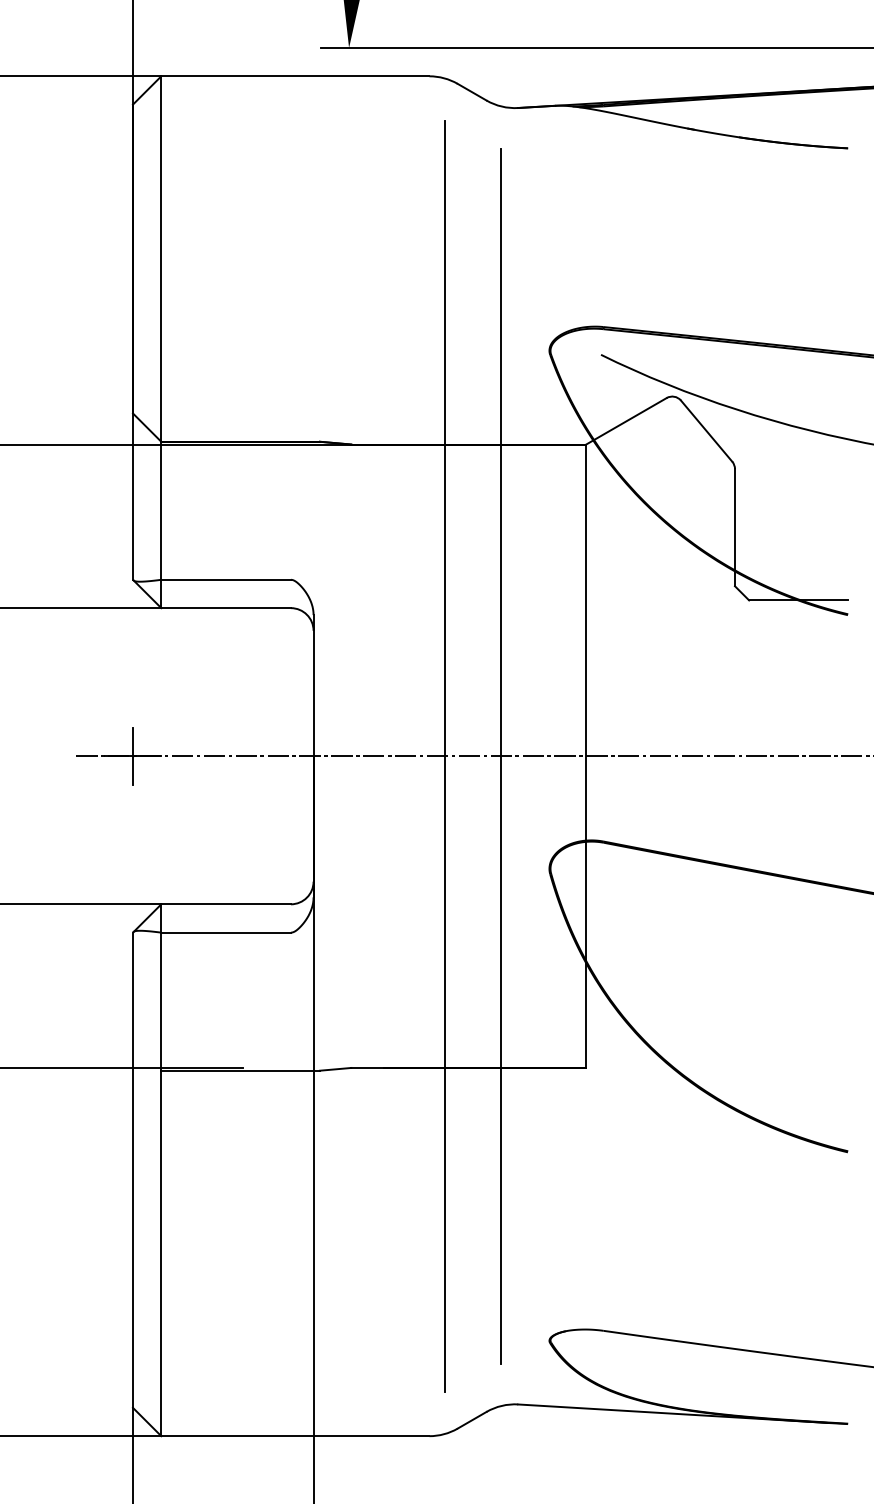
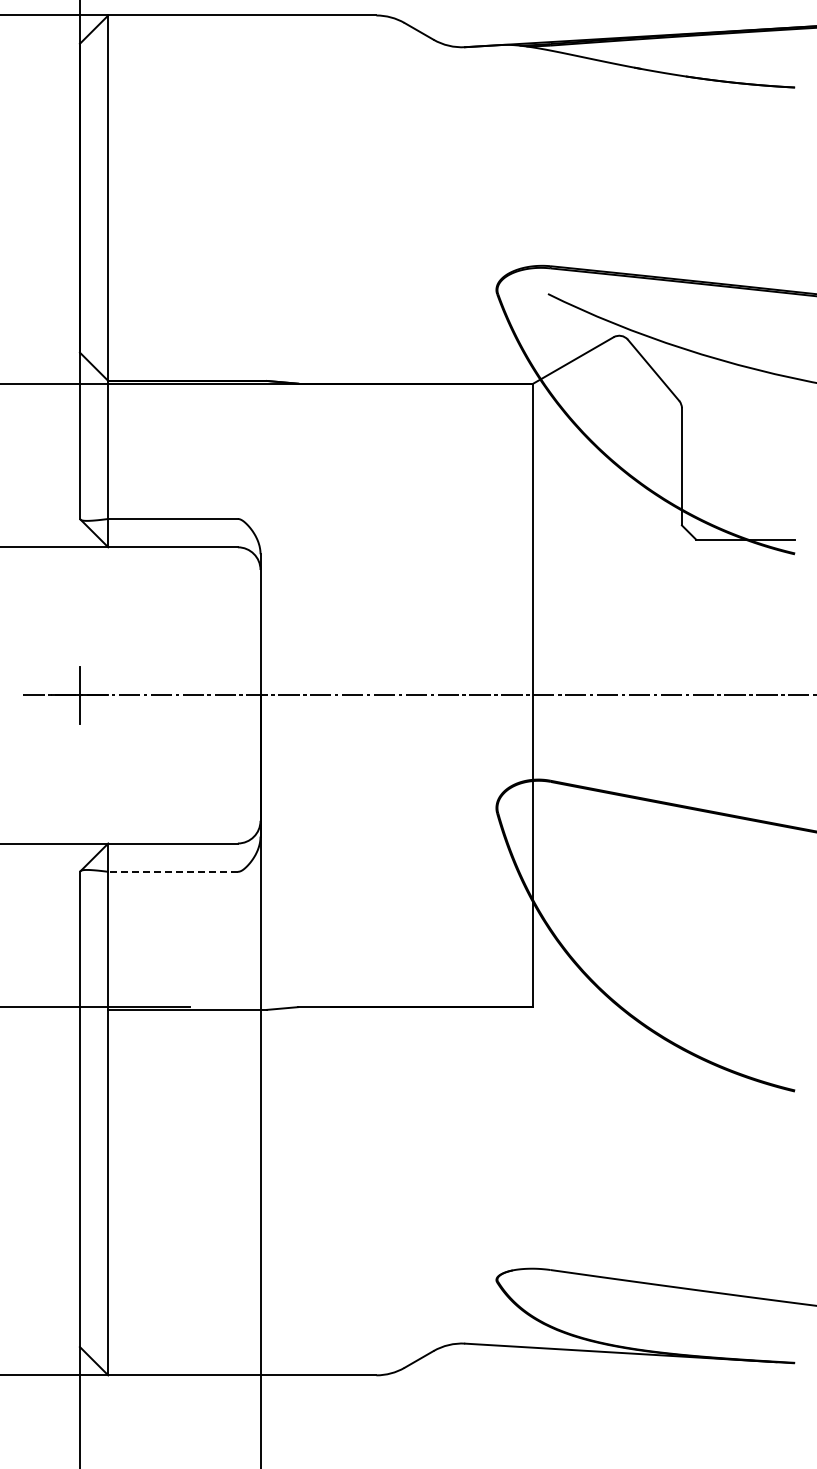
line: (444, 755) -> (391, 694), removed
line: (501, 755) -> (448, 694), removed
line: (226, 932) -> (173, 871), solid -> dashed

